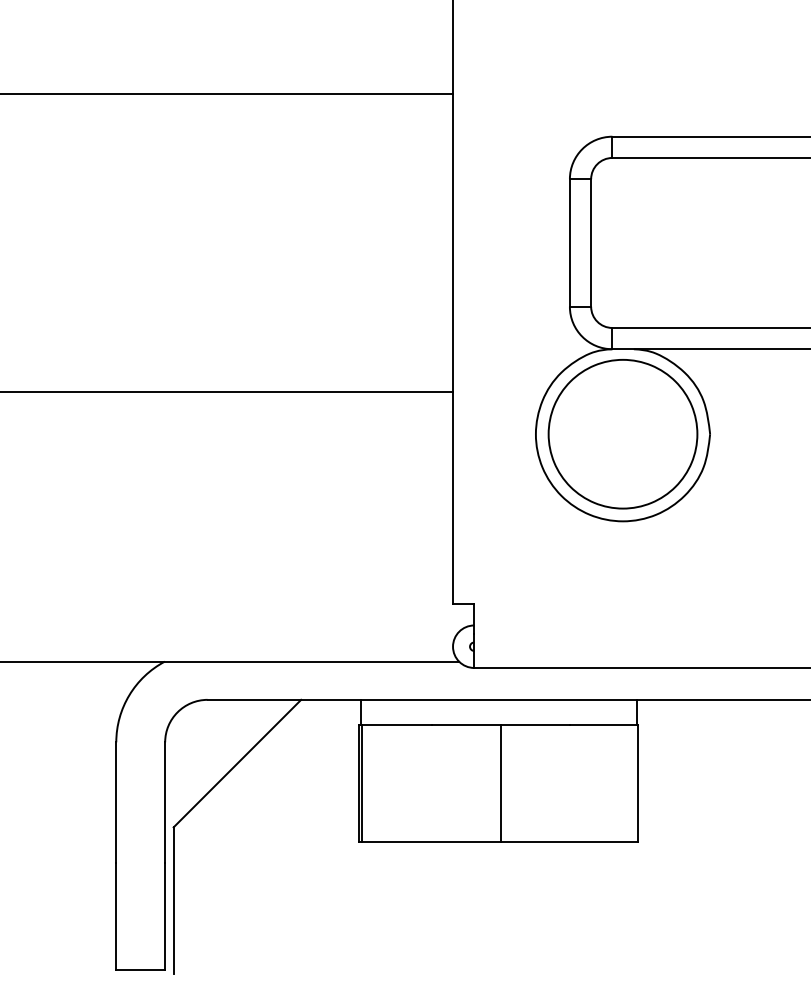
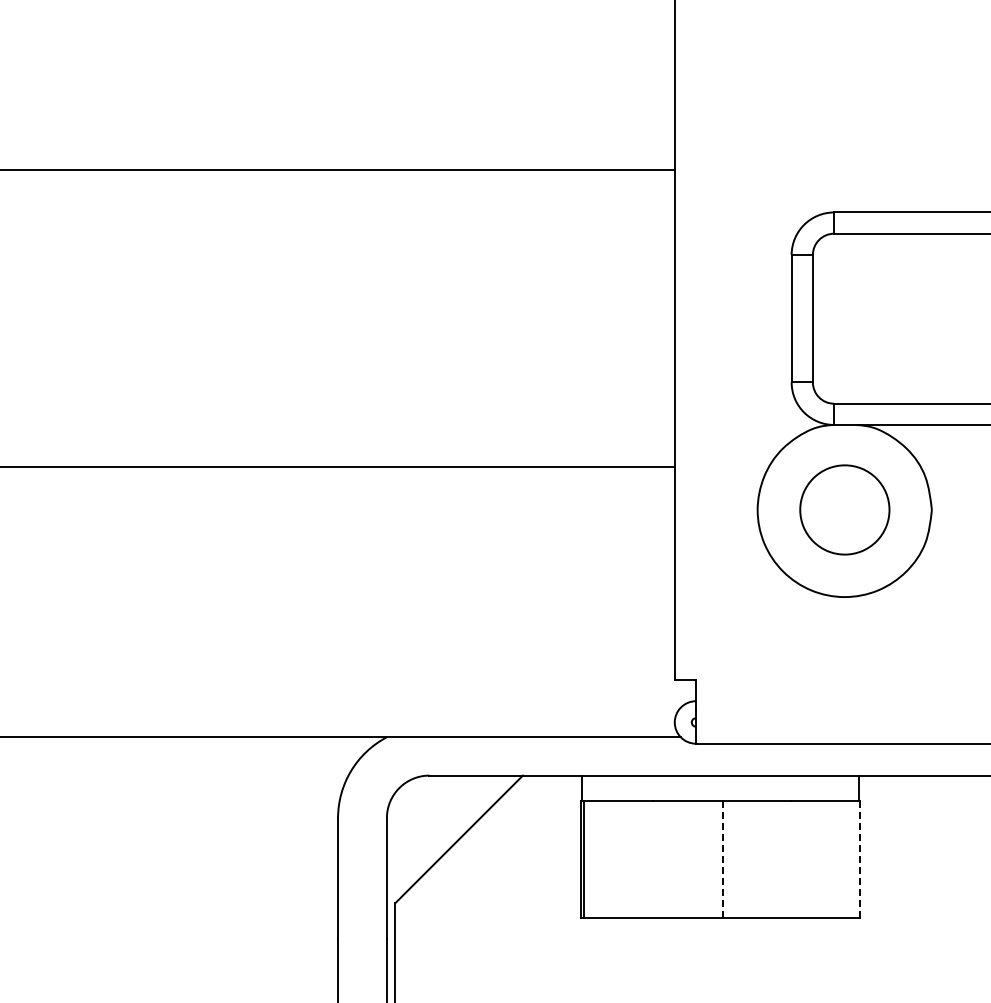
part: (622, 433) -> (844, 509), size x0.6
line: (500, 783) -> (722, 859), solid -> dashed
line: (637, 783) -> (859, 859), solid -> dashed

